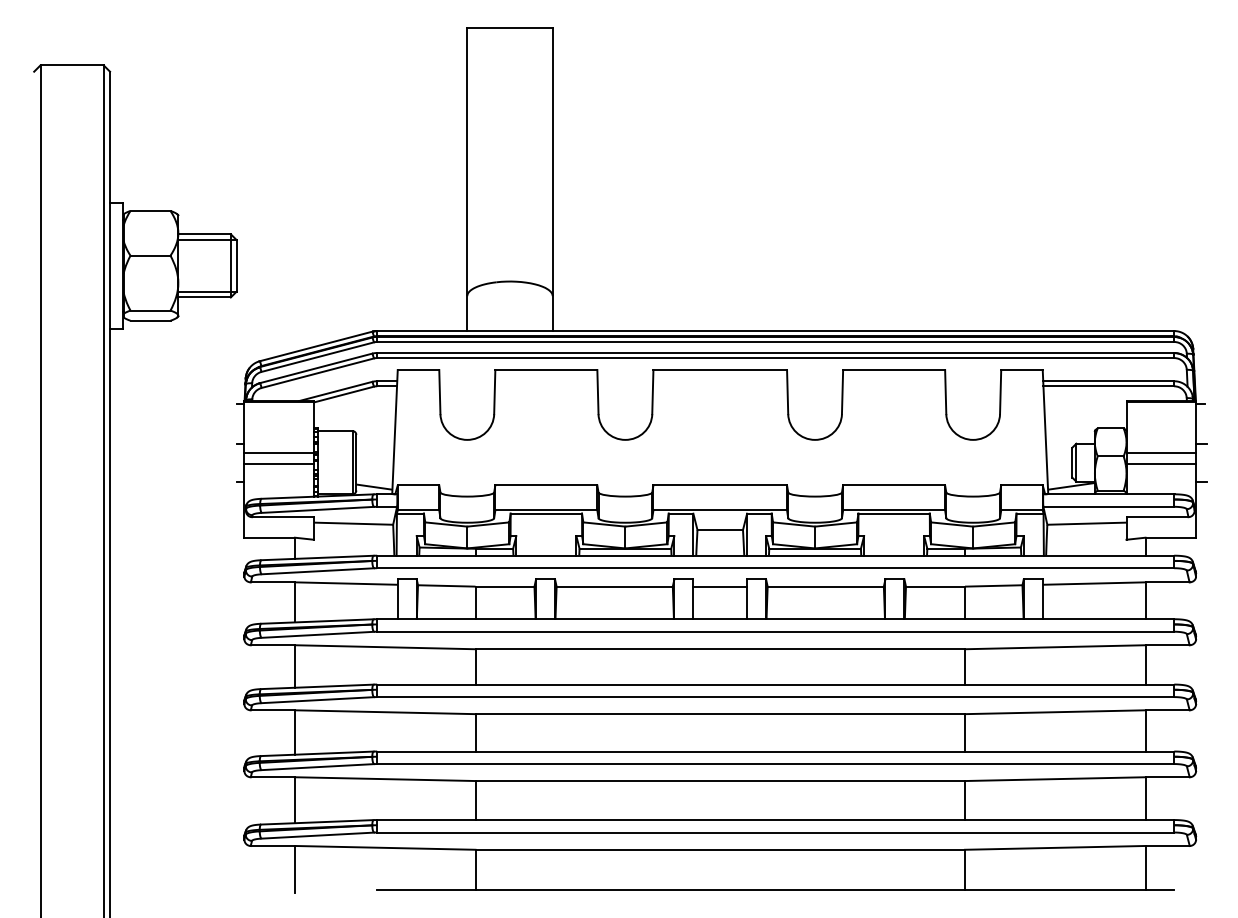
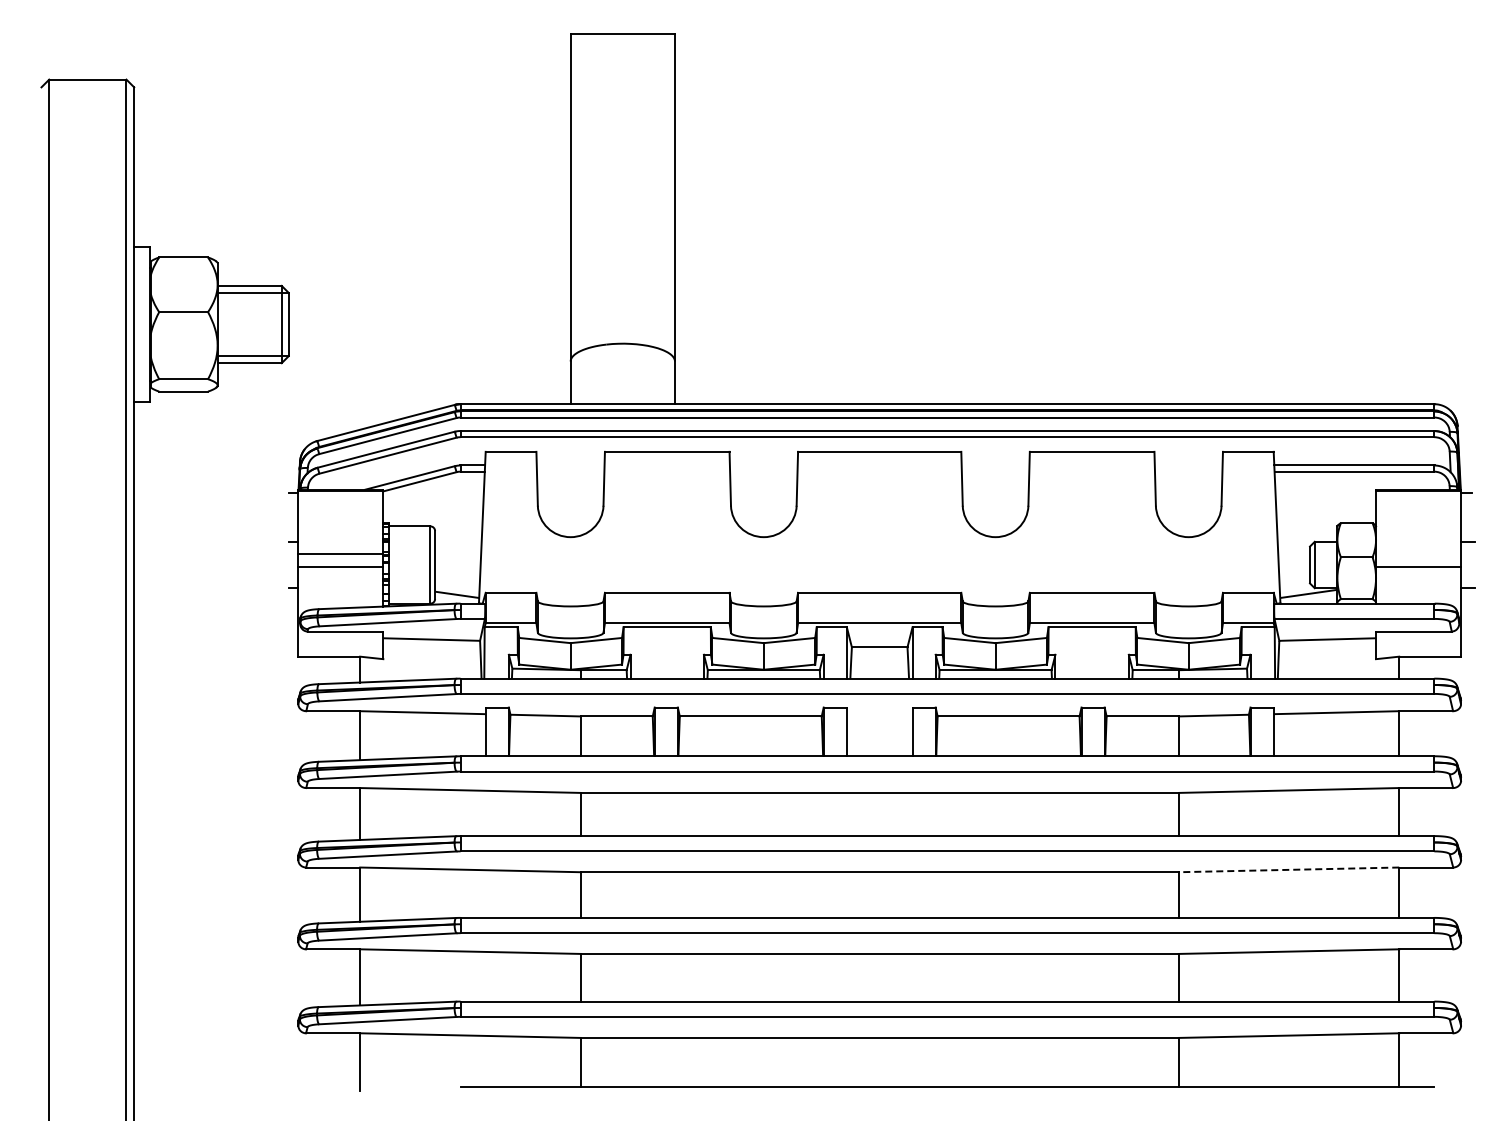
line: (1161, 453) -> (1418, 553), removed
line: (720, 586) -> (879, 716), removed
line: (1054, 711) -> (1288, 869), solid -> dashed

